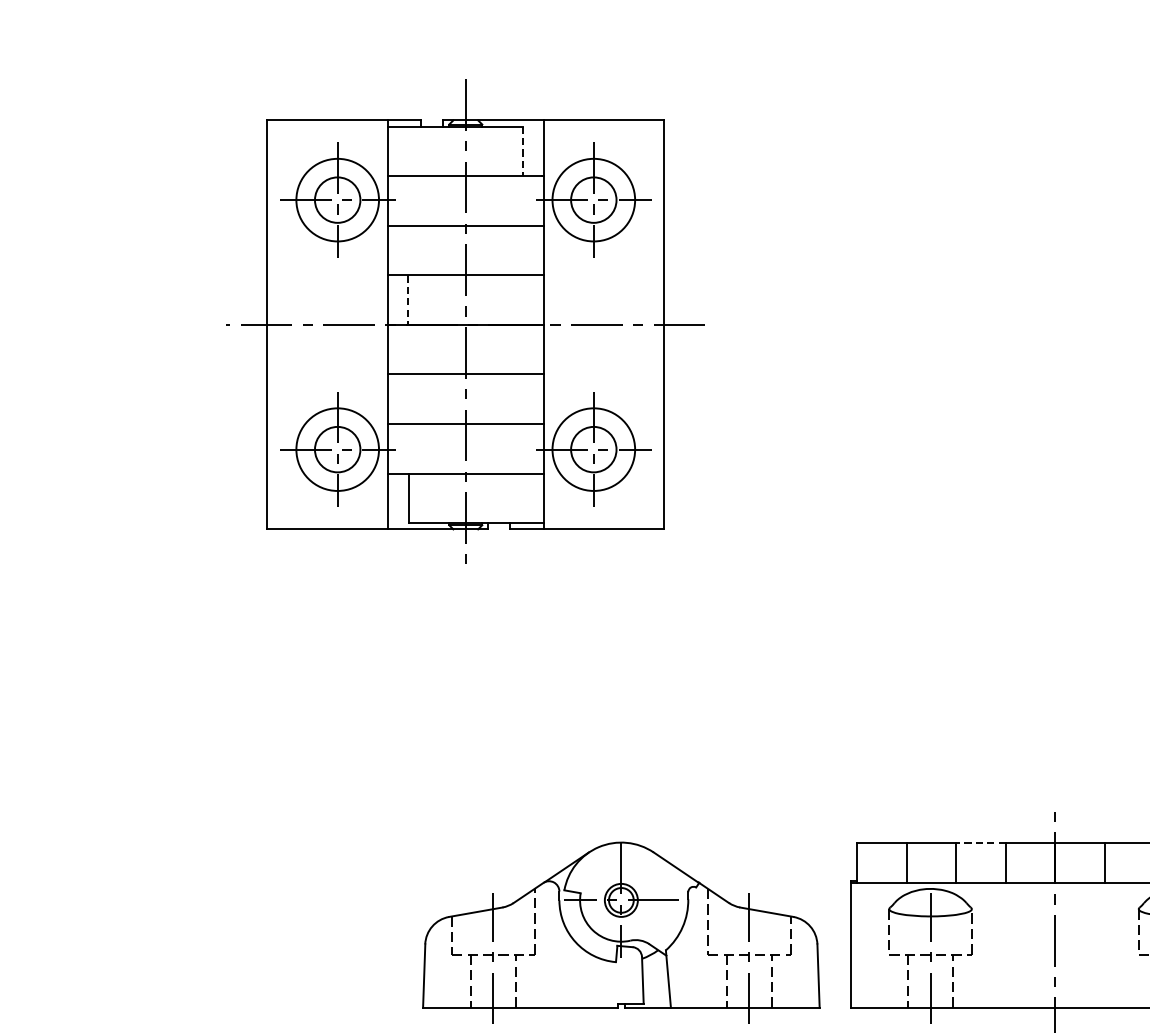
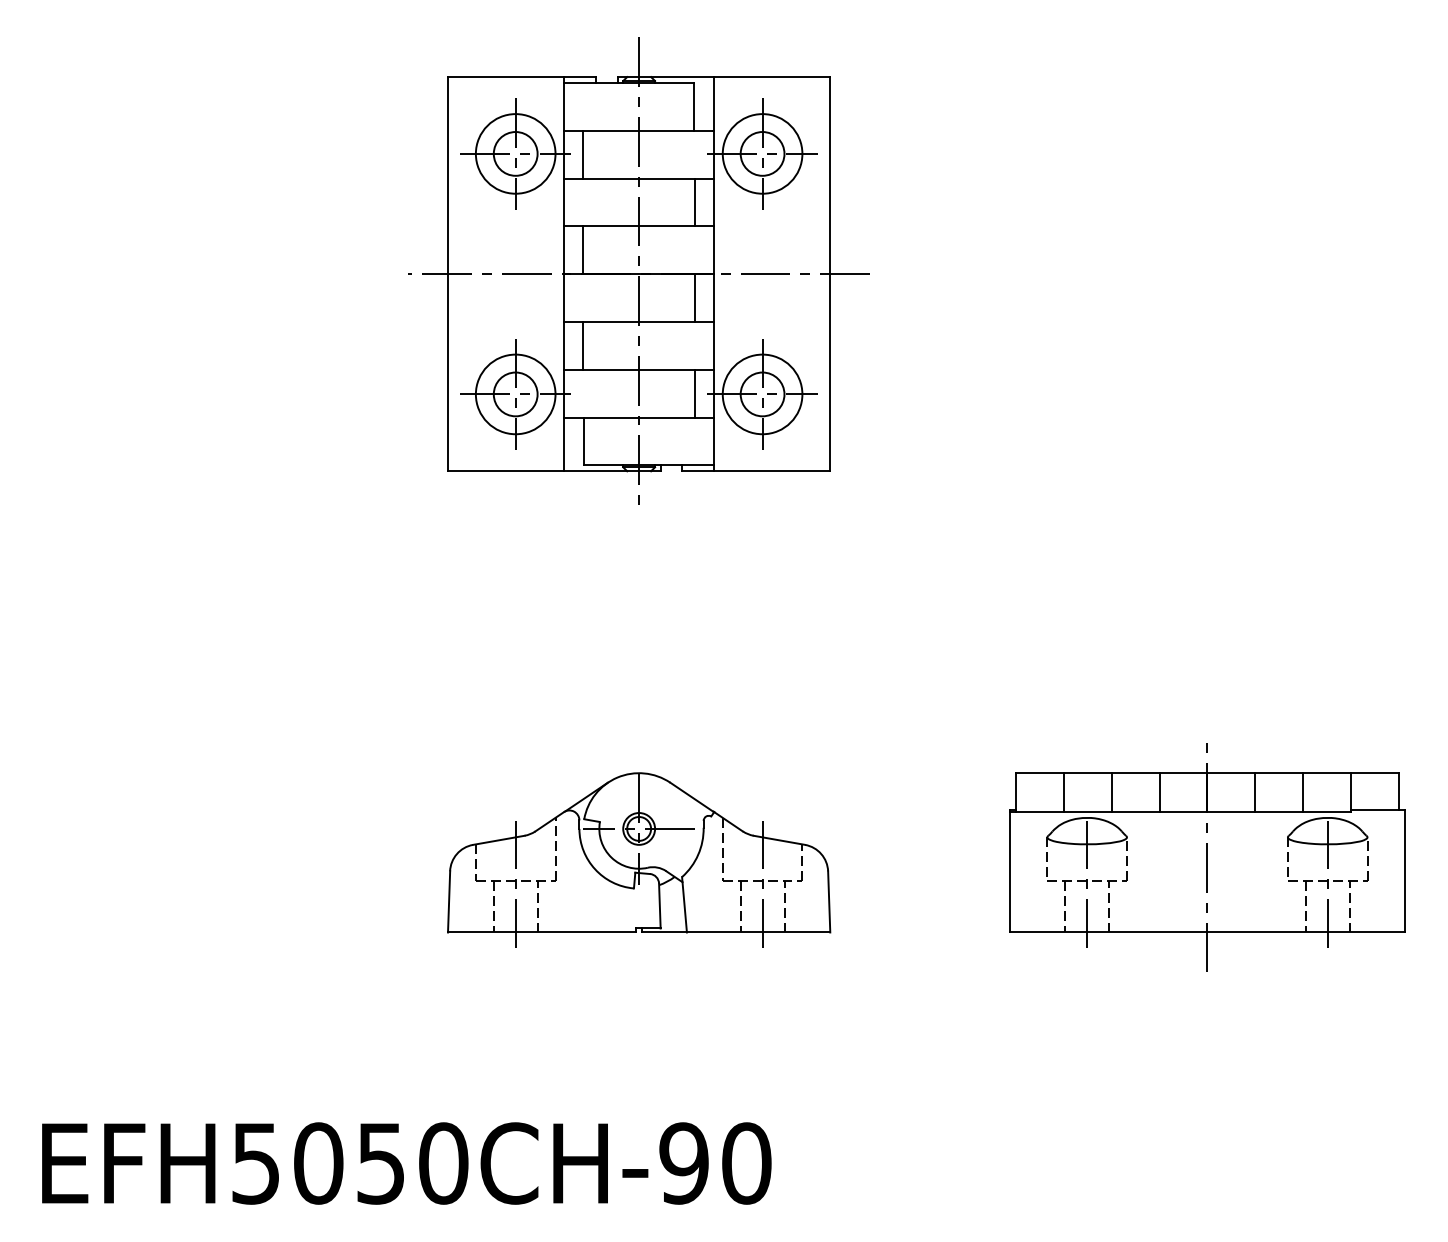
line: (523, 150) -> (694, 106), dashed -> solid
line: (408, 200) -> (583, 154), added
line: (523, 250) -> (694, 202), added
line: (408, 300) -> (583, 250), dashed -> solid
line: (523, 349) -> (694, 297), added
line: (408, 398) -> (583, 345), added
line: (523, 448) -> (694, 393), added
line: (980, 842) -> (1135, 773), dashed -> solid
part: (621, 932) -> (639, 859), moved

